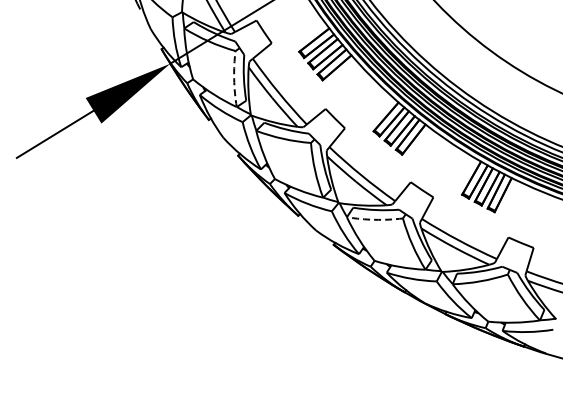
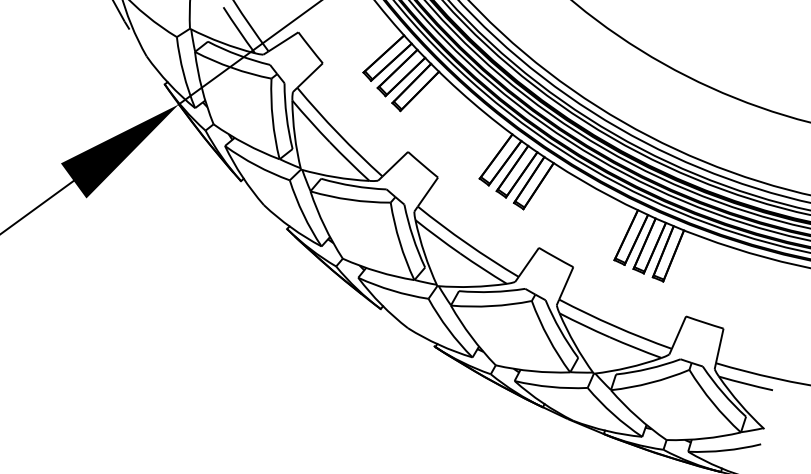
arc: (234, 79) -> (273, 119), dashed -> solid
arc: (374, 219) -> (490, 305), dashed -> solid

